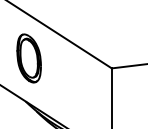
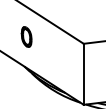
part: (28, 57) -> (26, 36), size x0.6

